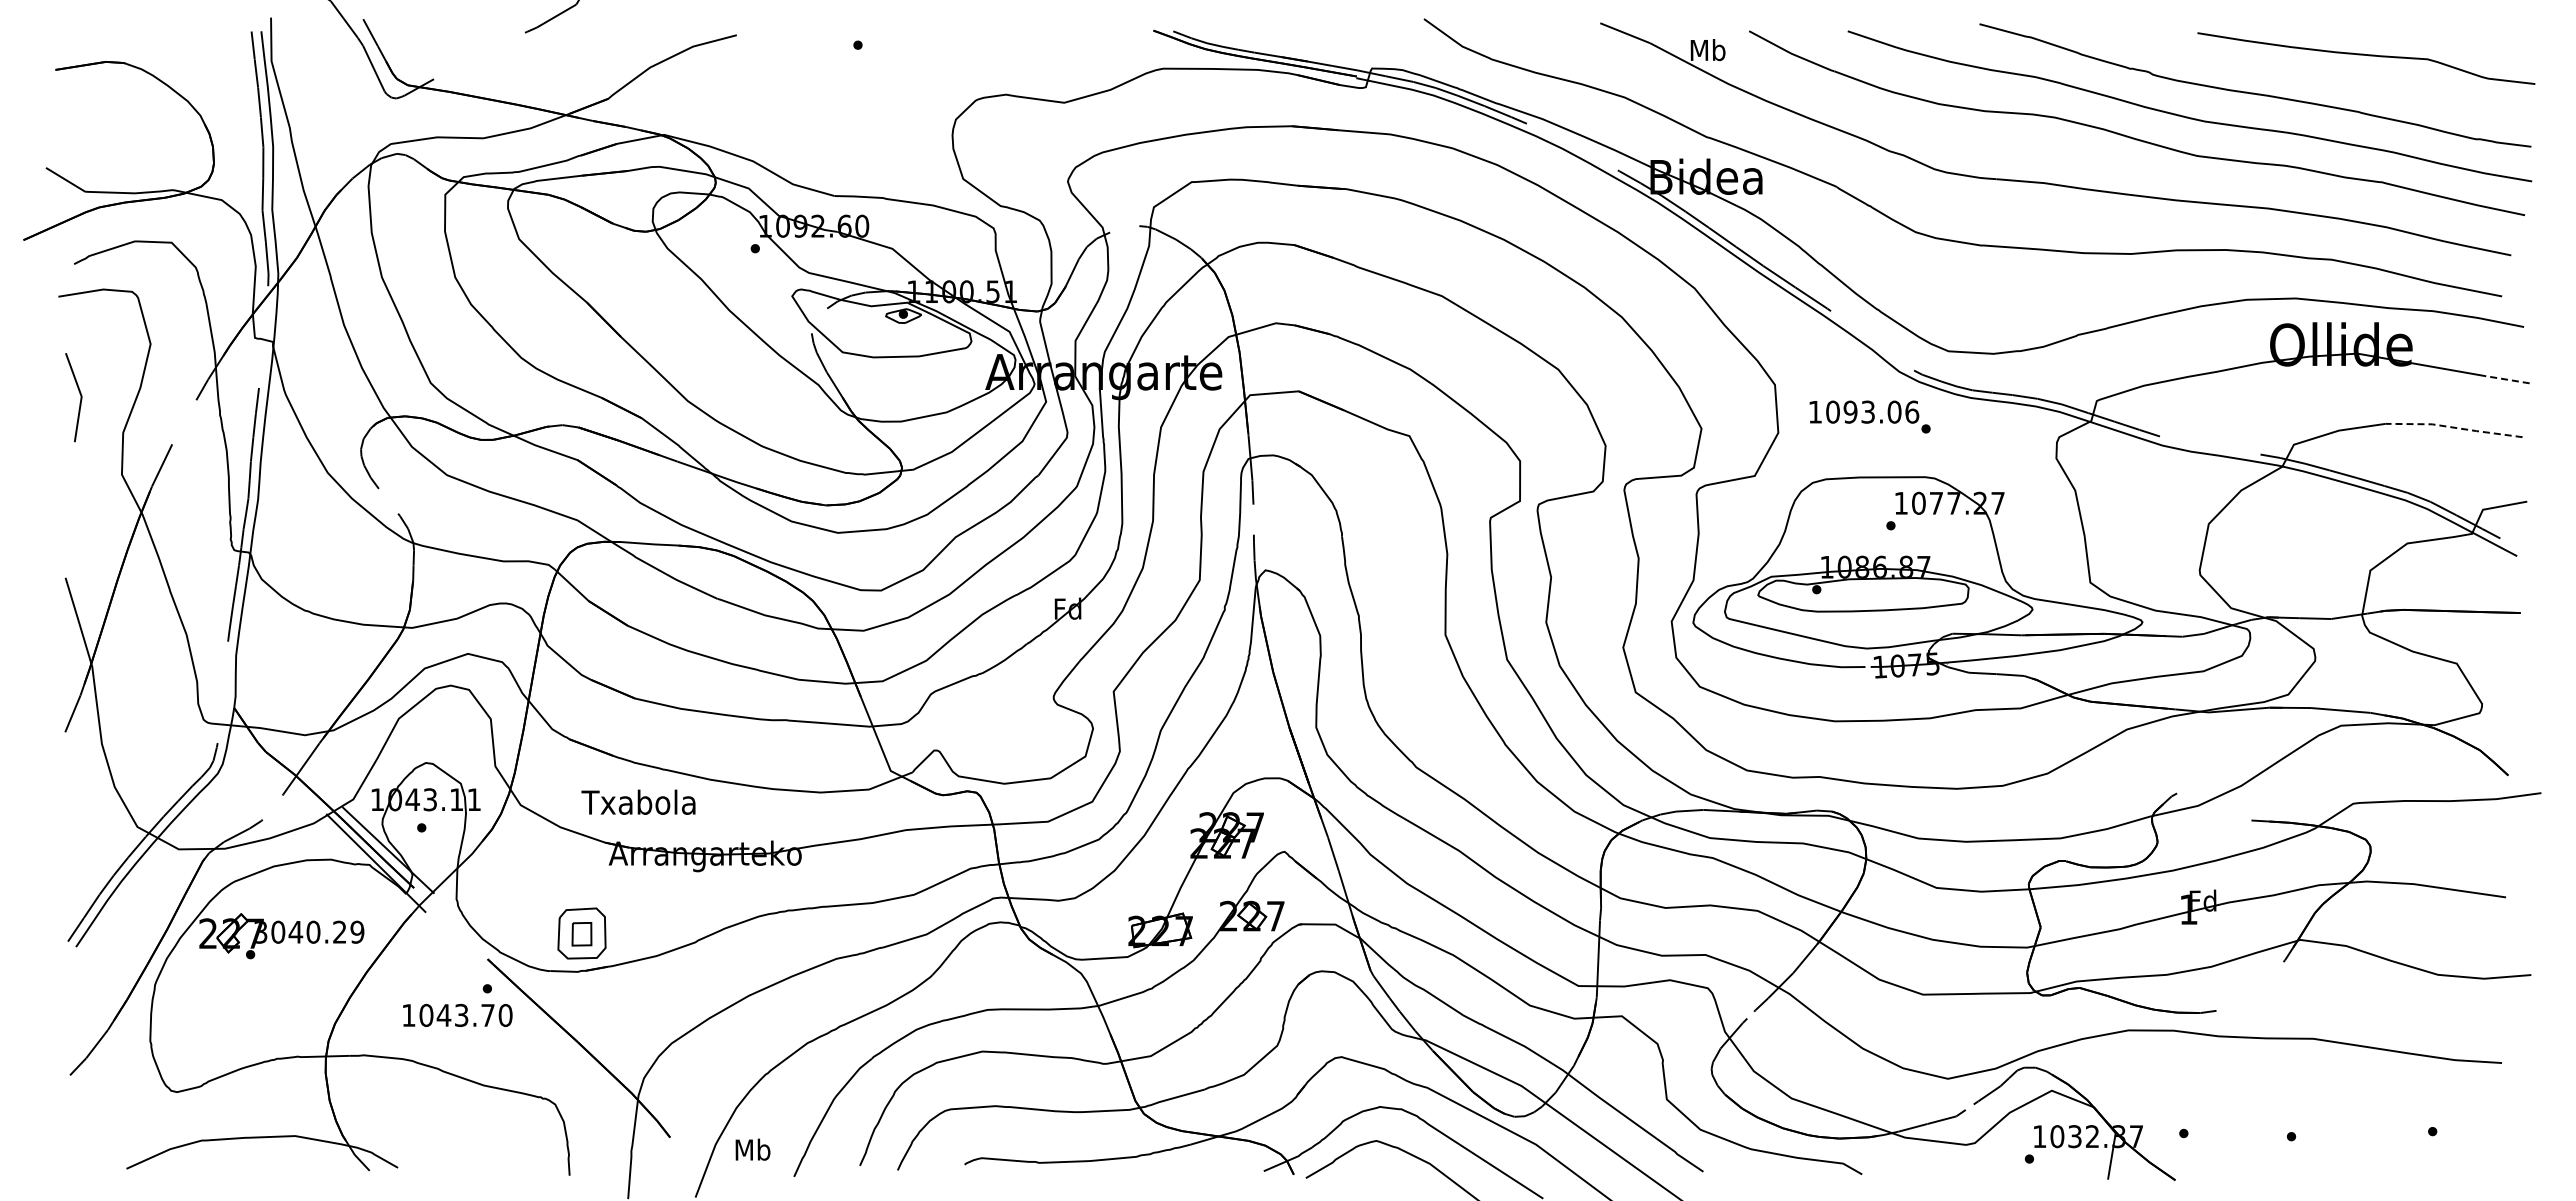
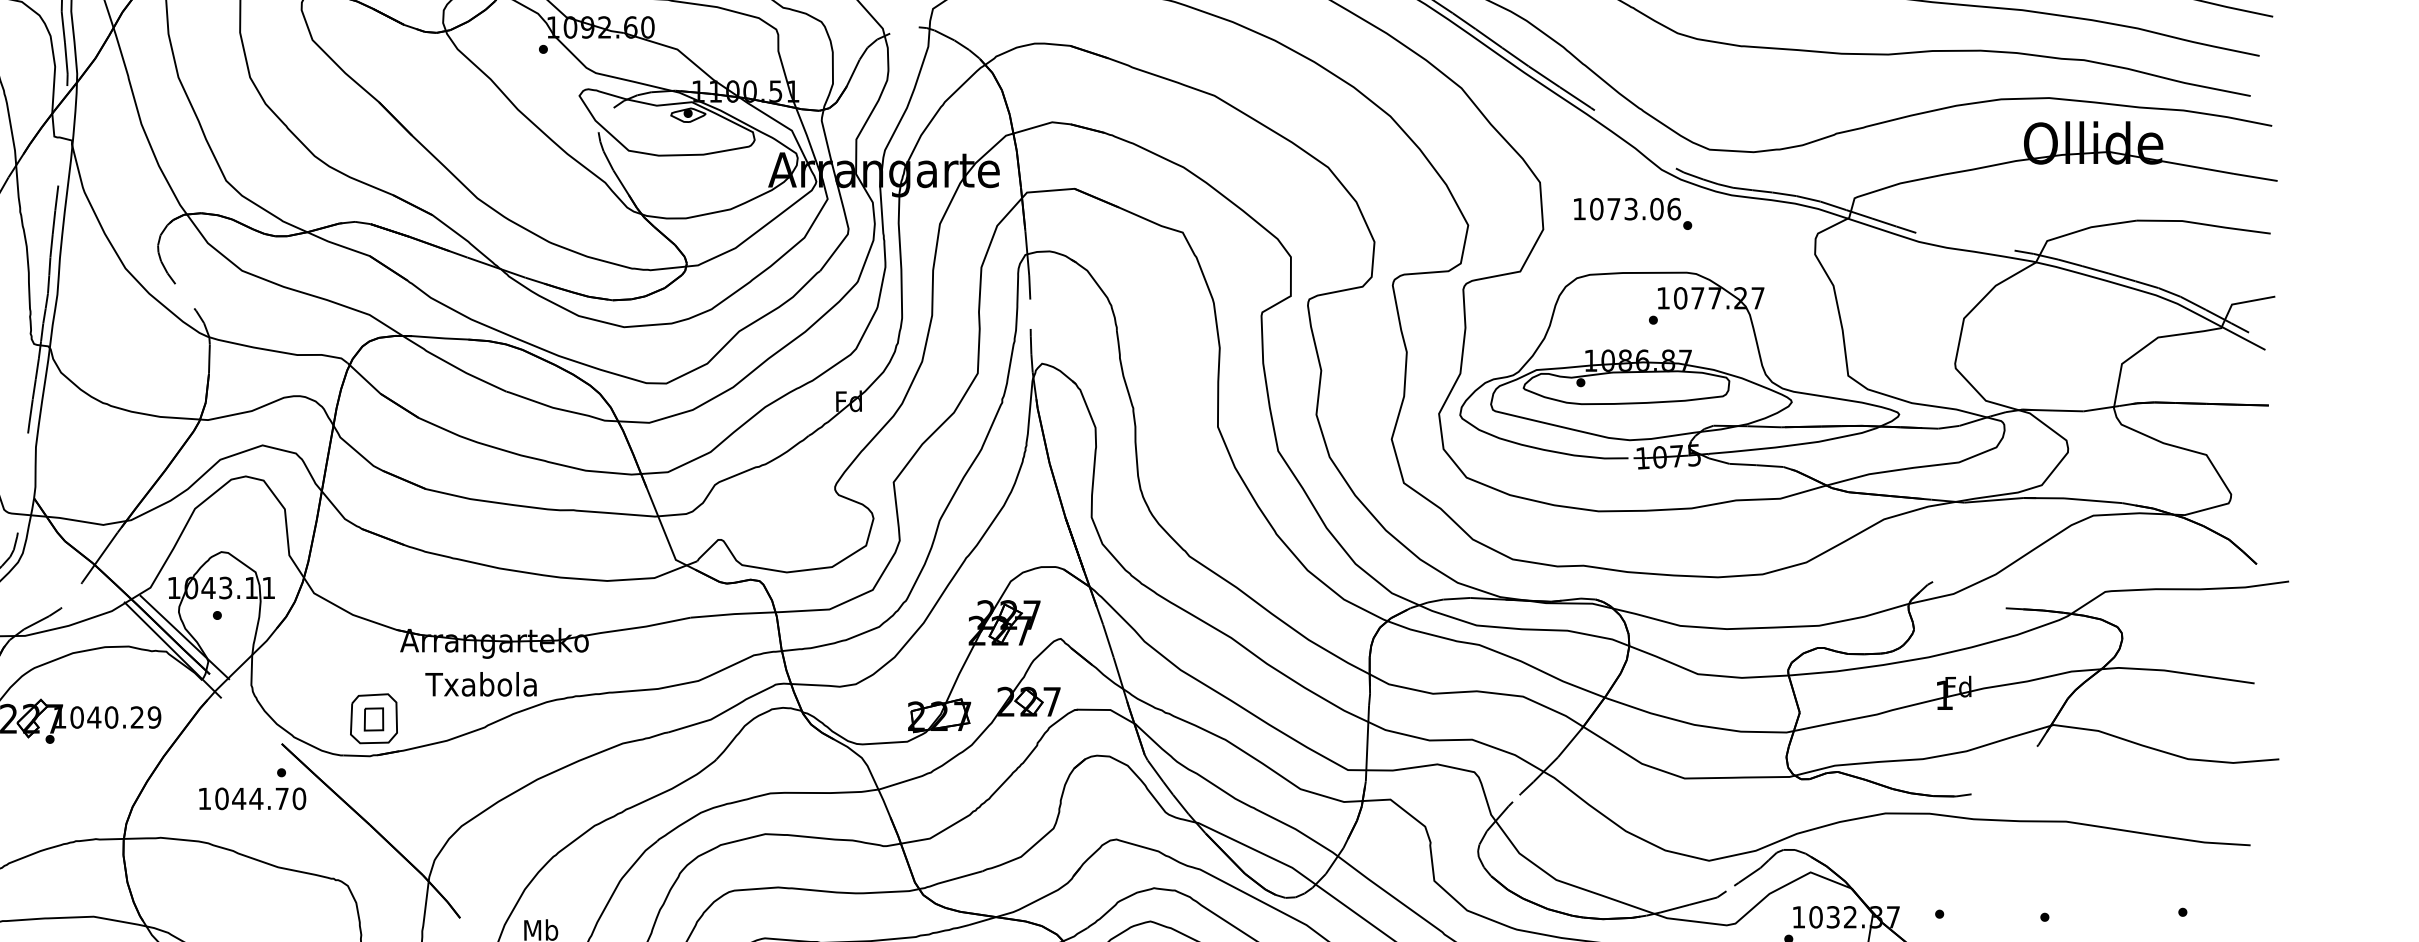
line: (2507, 379) -> (2255, 177), dashed -> solid
text: (1850, 411) -> (1613, 208), 1093.06 -> 1073.06
line: (2453, 427) -> (2203, 224), dashed -> solid
text: (638, 801) -> (481, 683), moved
text: (260, 932) -> (59, 717), 3040.29 -> 1040.29
text: (461, 1015) -> (256, 798), 1043.70 -> 1044.70

